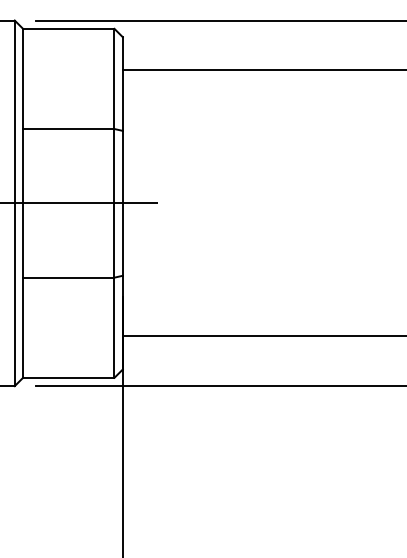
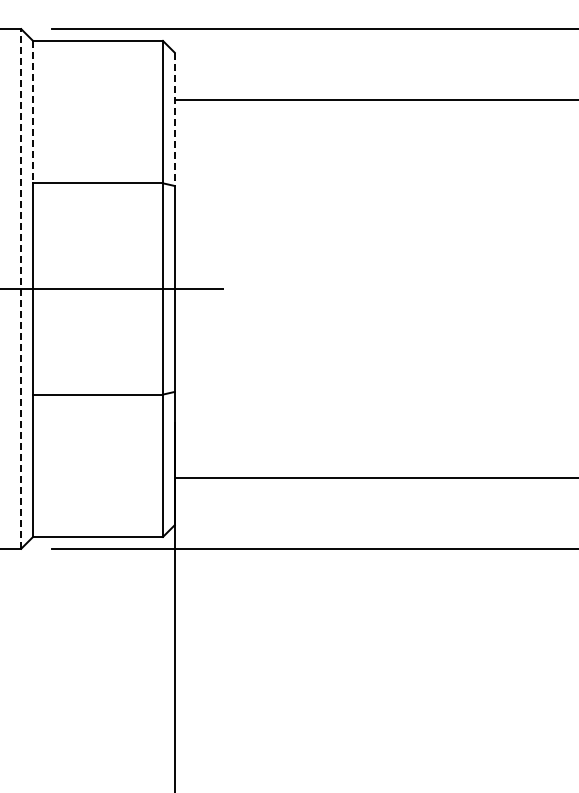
line: (23, 79) -> (33, 112), solid -> dashed
line: (122, 84) -> (174, 119), solid -> dashed
line: (14, 203) -> (21, 288), solid -> dashed

